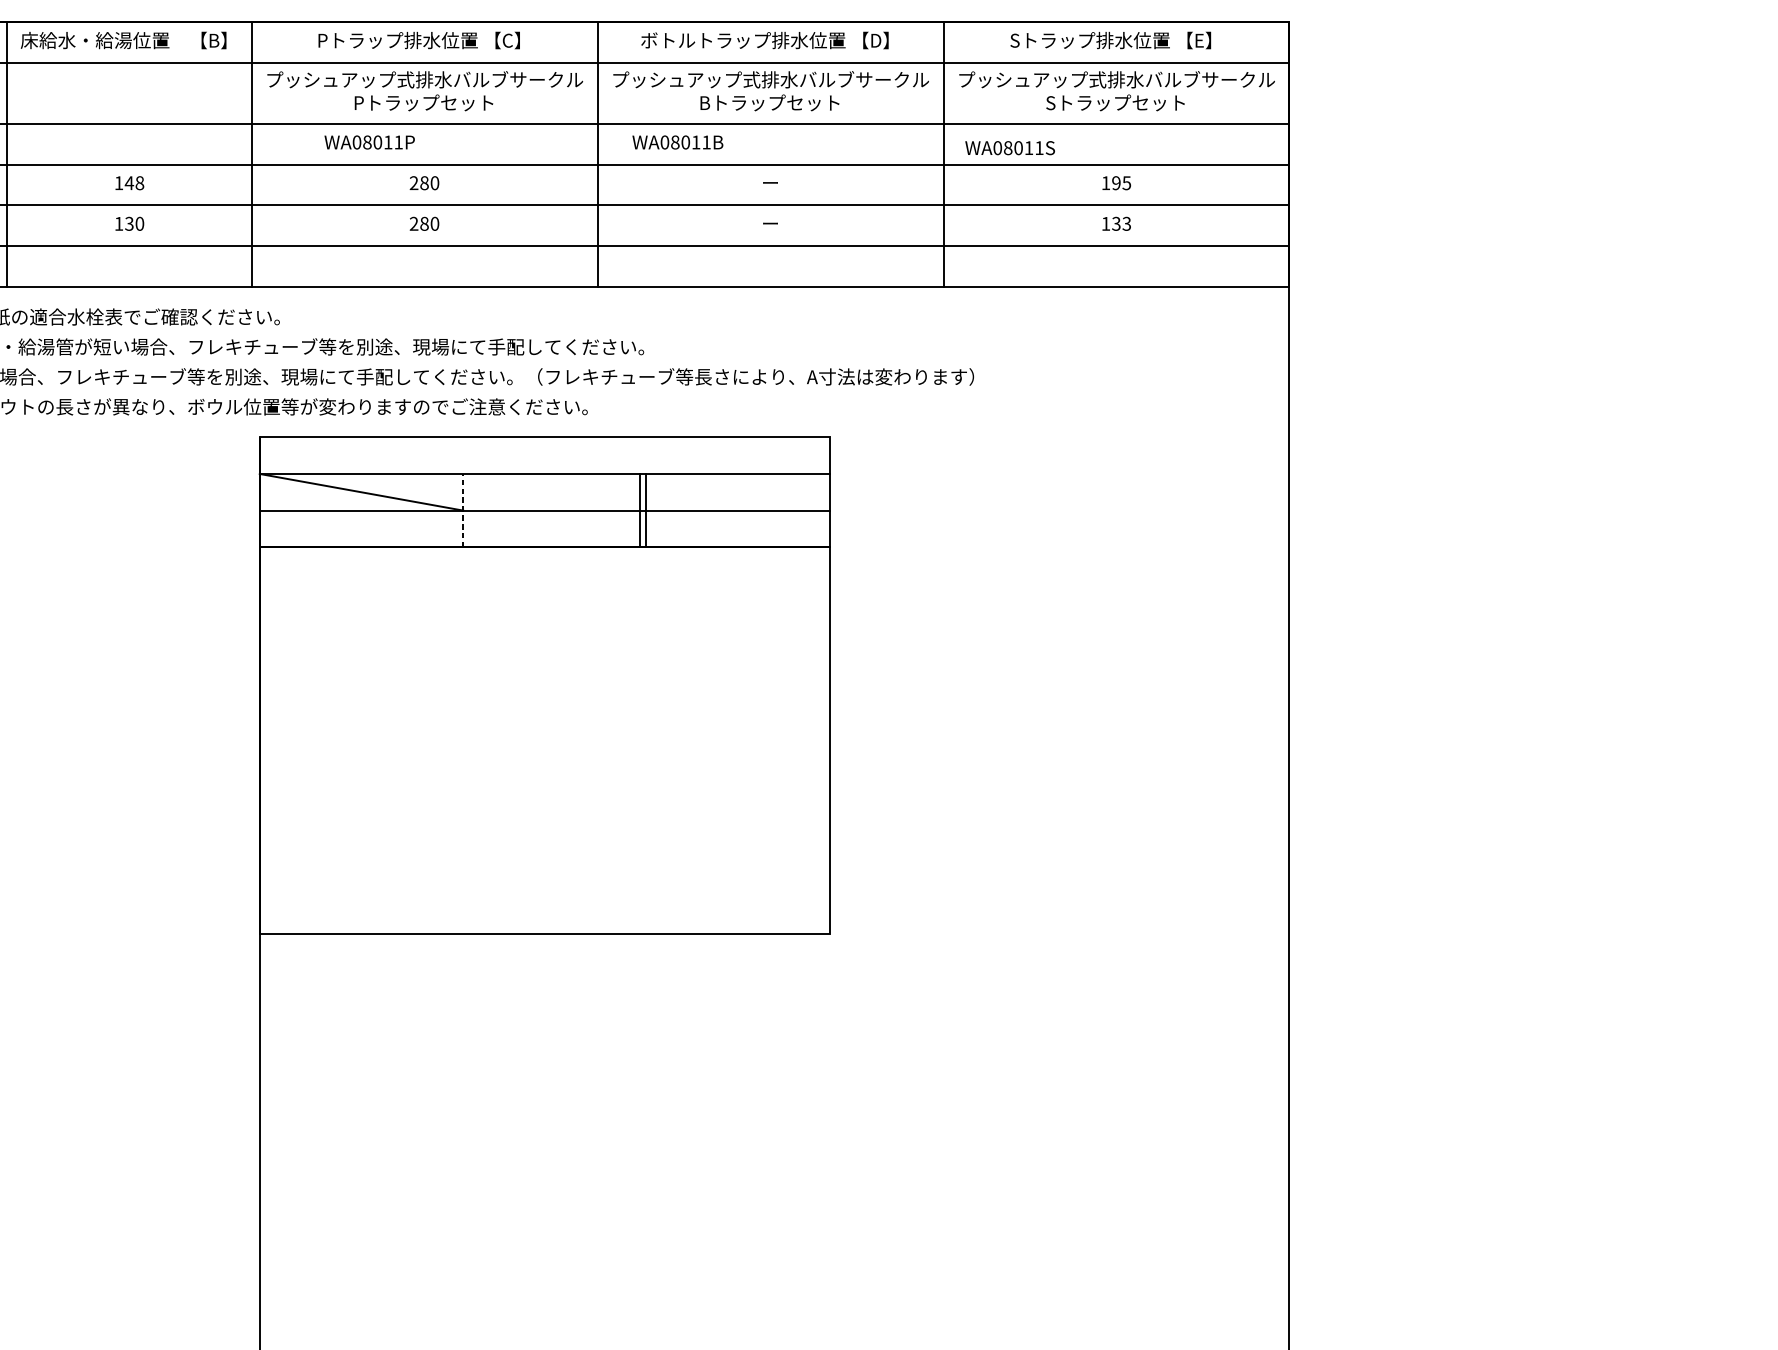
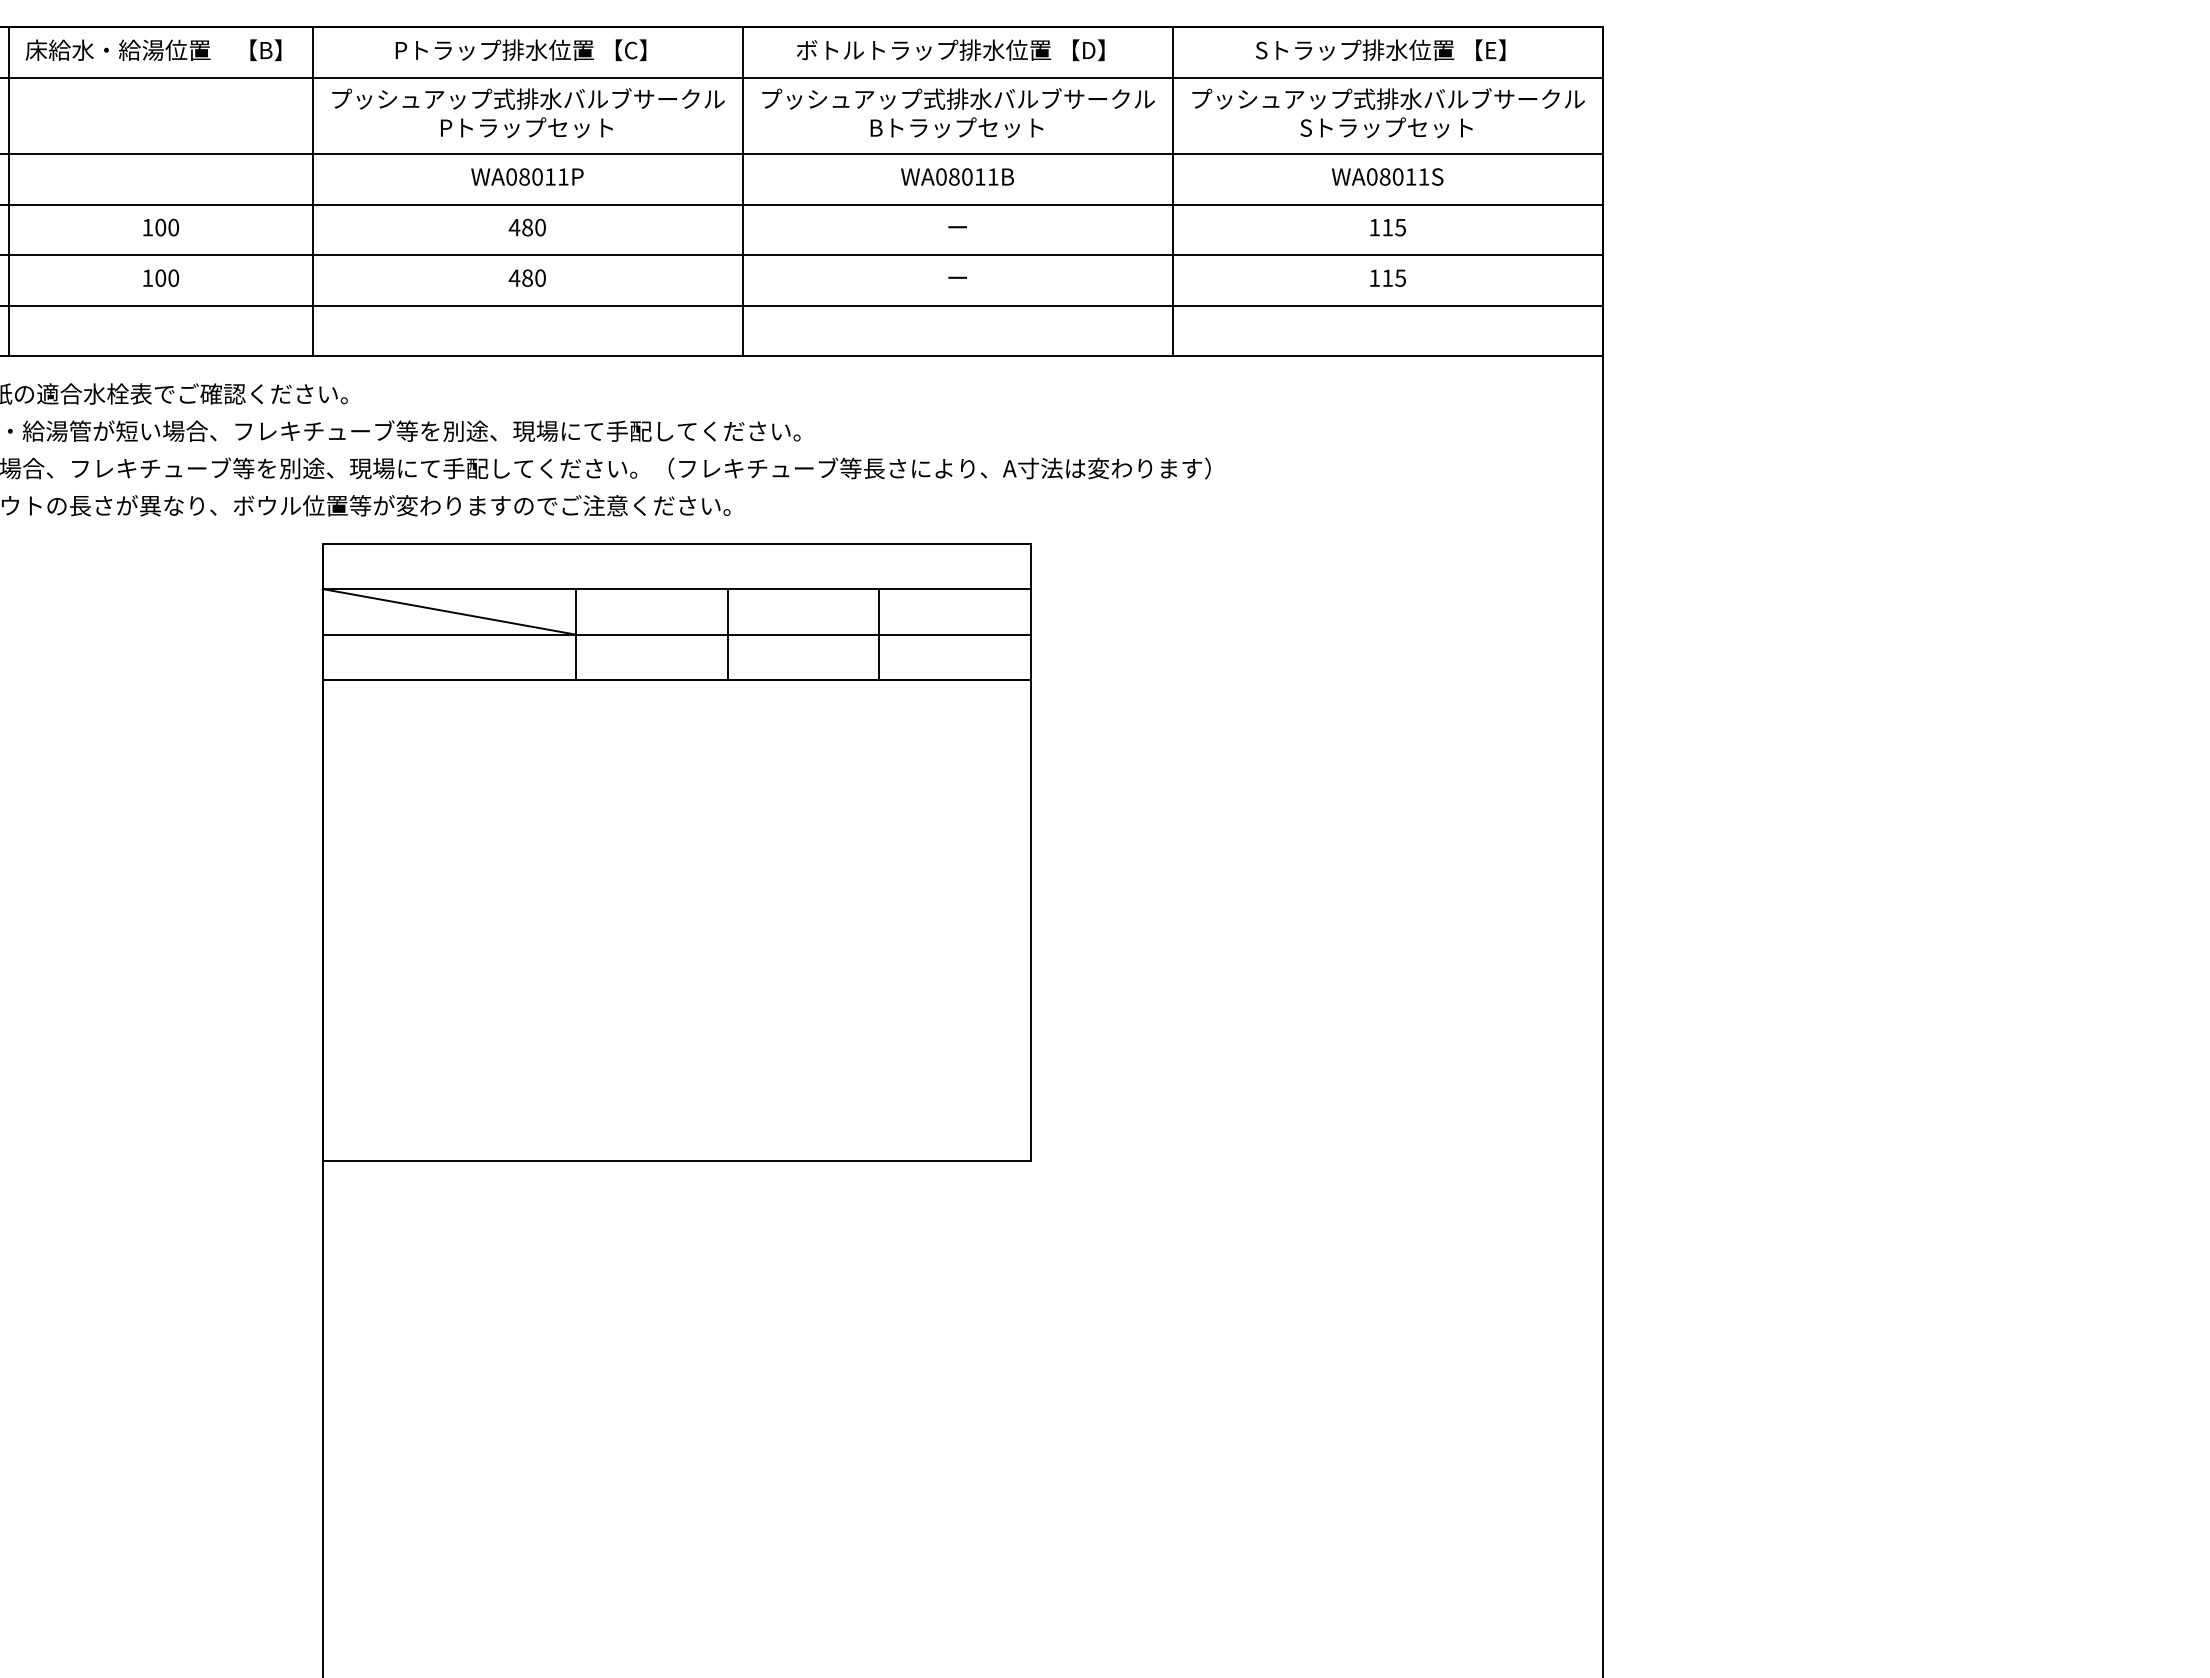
text: (369, 142) -> (527, 176), moved
text: (677, 142) -> (957, 176), moved
text: (1010, 147) -> (1387, 176), moved
text: (134, 183) -> (166, 227), 148 -> 100
text: (414, 183) -> (514, 227), 280 -> 480
text: (1116, 183) -> (1387, 227), 195 -> 115
text: (129, 223) -> (160, 277), 130 -> 100
text: (414, 223) -> (514, 277), 280 -> 480
text: (1121, 223) -> (1393, 277), 133 -> 115
line: (463, 510) -> (575, 634), dashed -> solid
line: (640, 510) -> (727, 634), moved
line: (646, 510) -> (879, 634), moved

